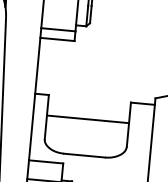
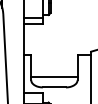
line: (88, 118) -> (54, 76), moved

